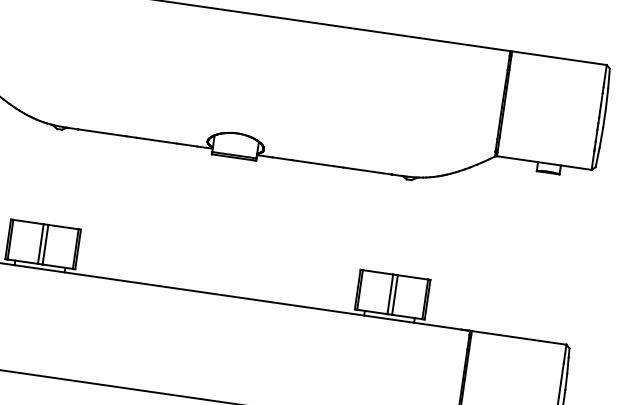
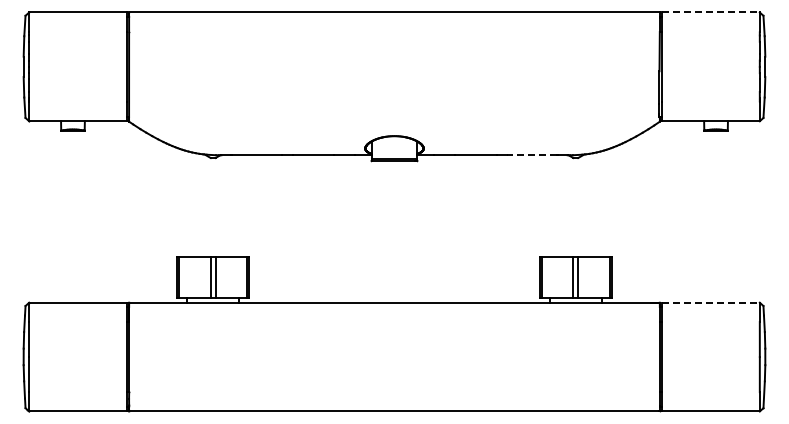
line: (560, 58) -> (711, 12), solid -> dashed
line: (366, 171) -> (531, 155), solid -> dashed
line: (519, 337) -> (711, 302), solid -> dashed

